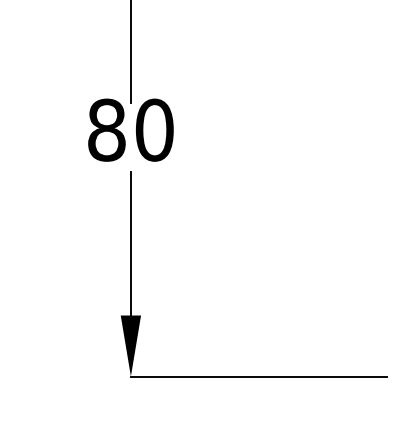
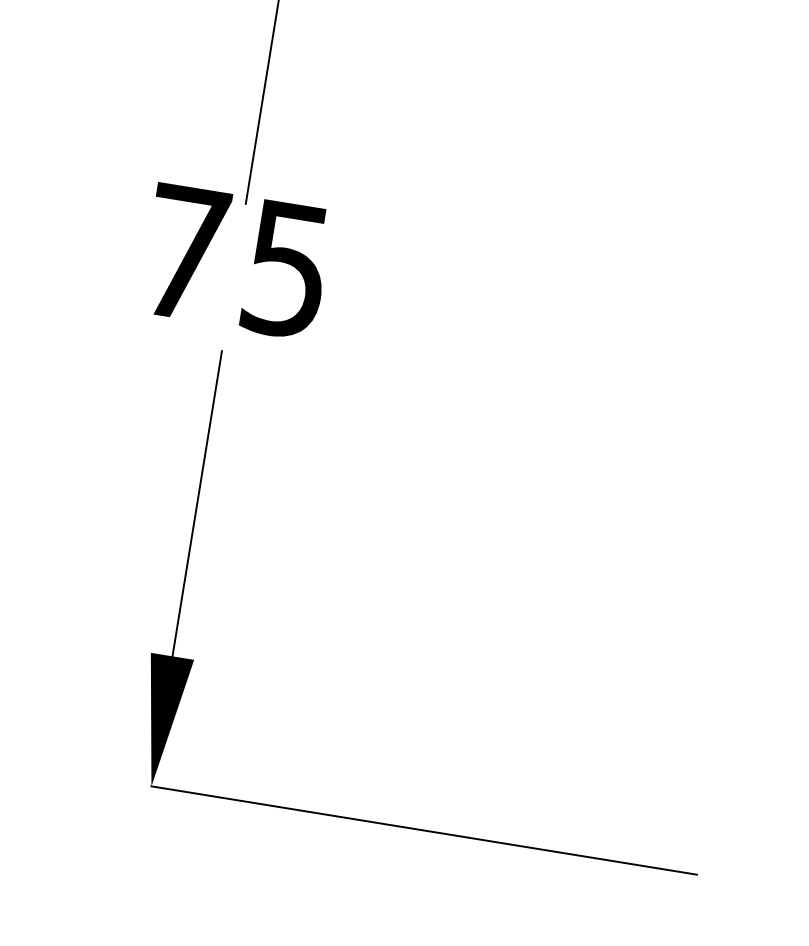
text: (130, 129) -> (235, 259), 80 -> 75

